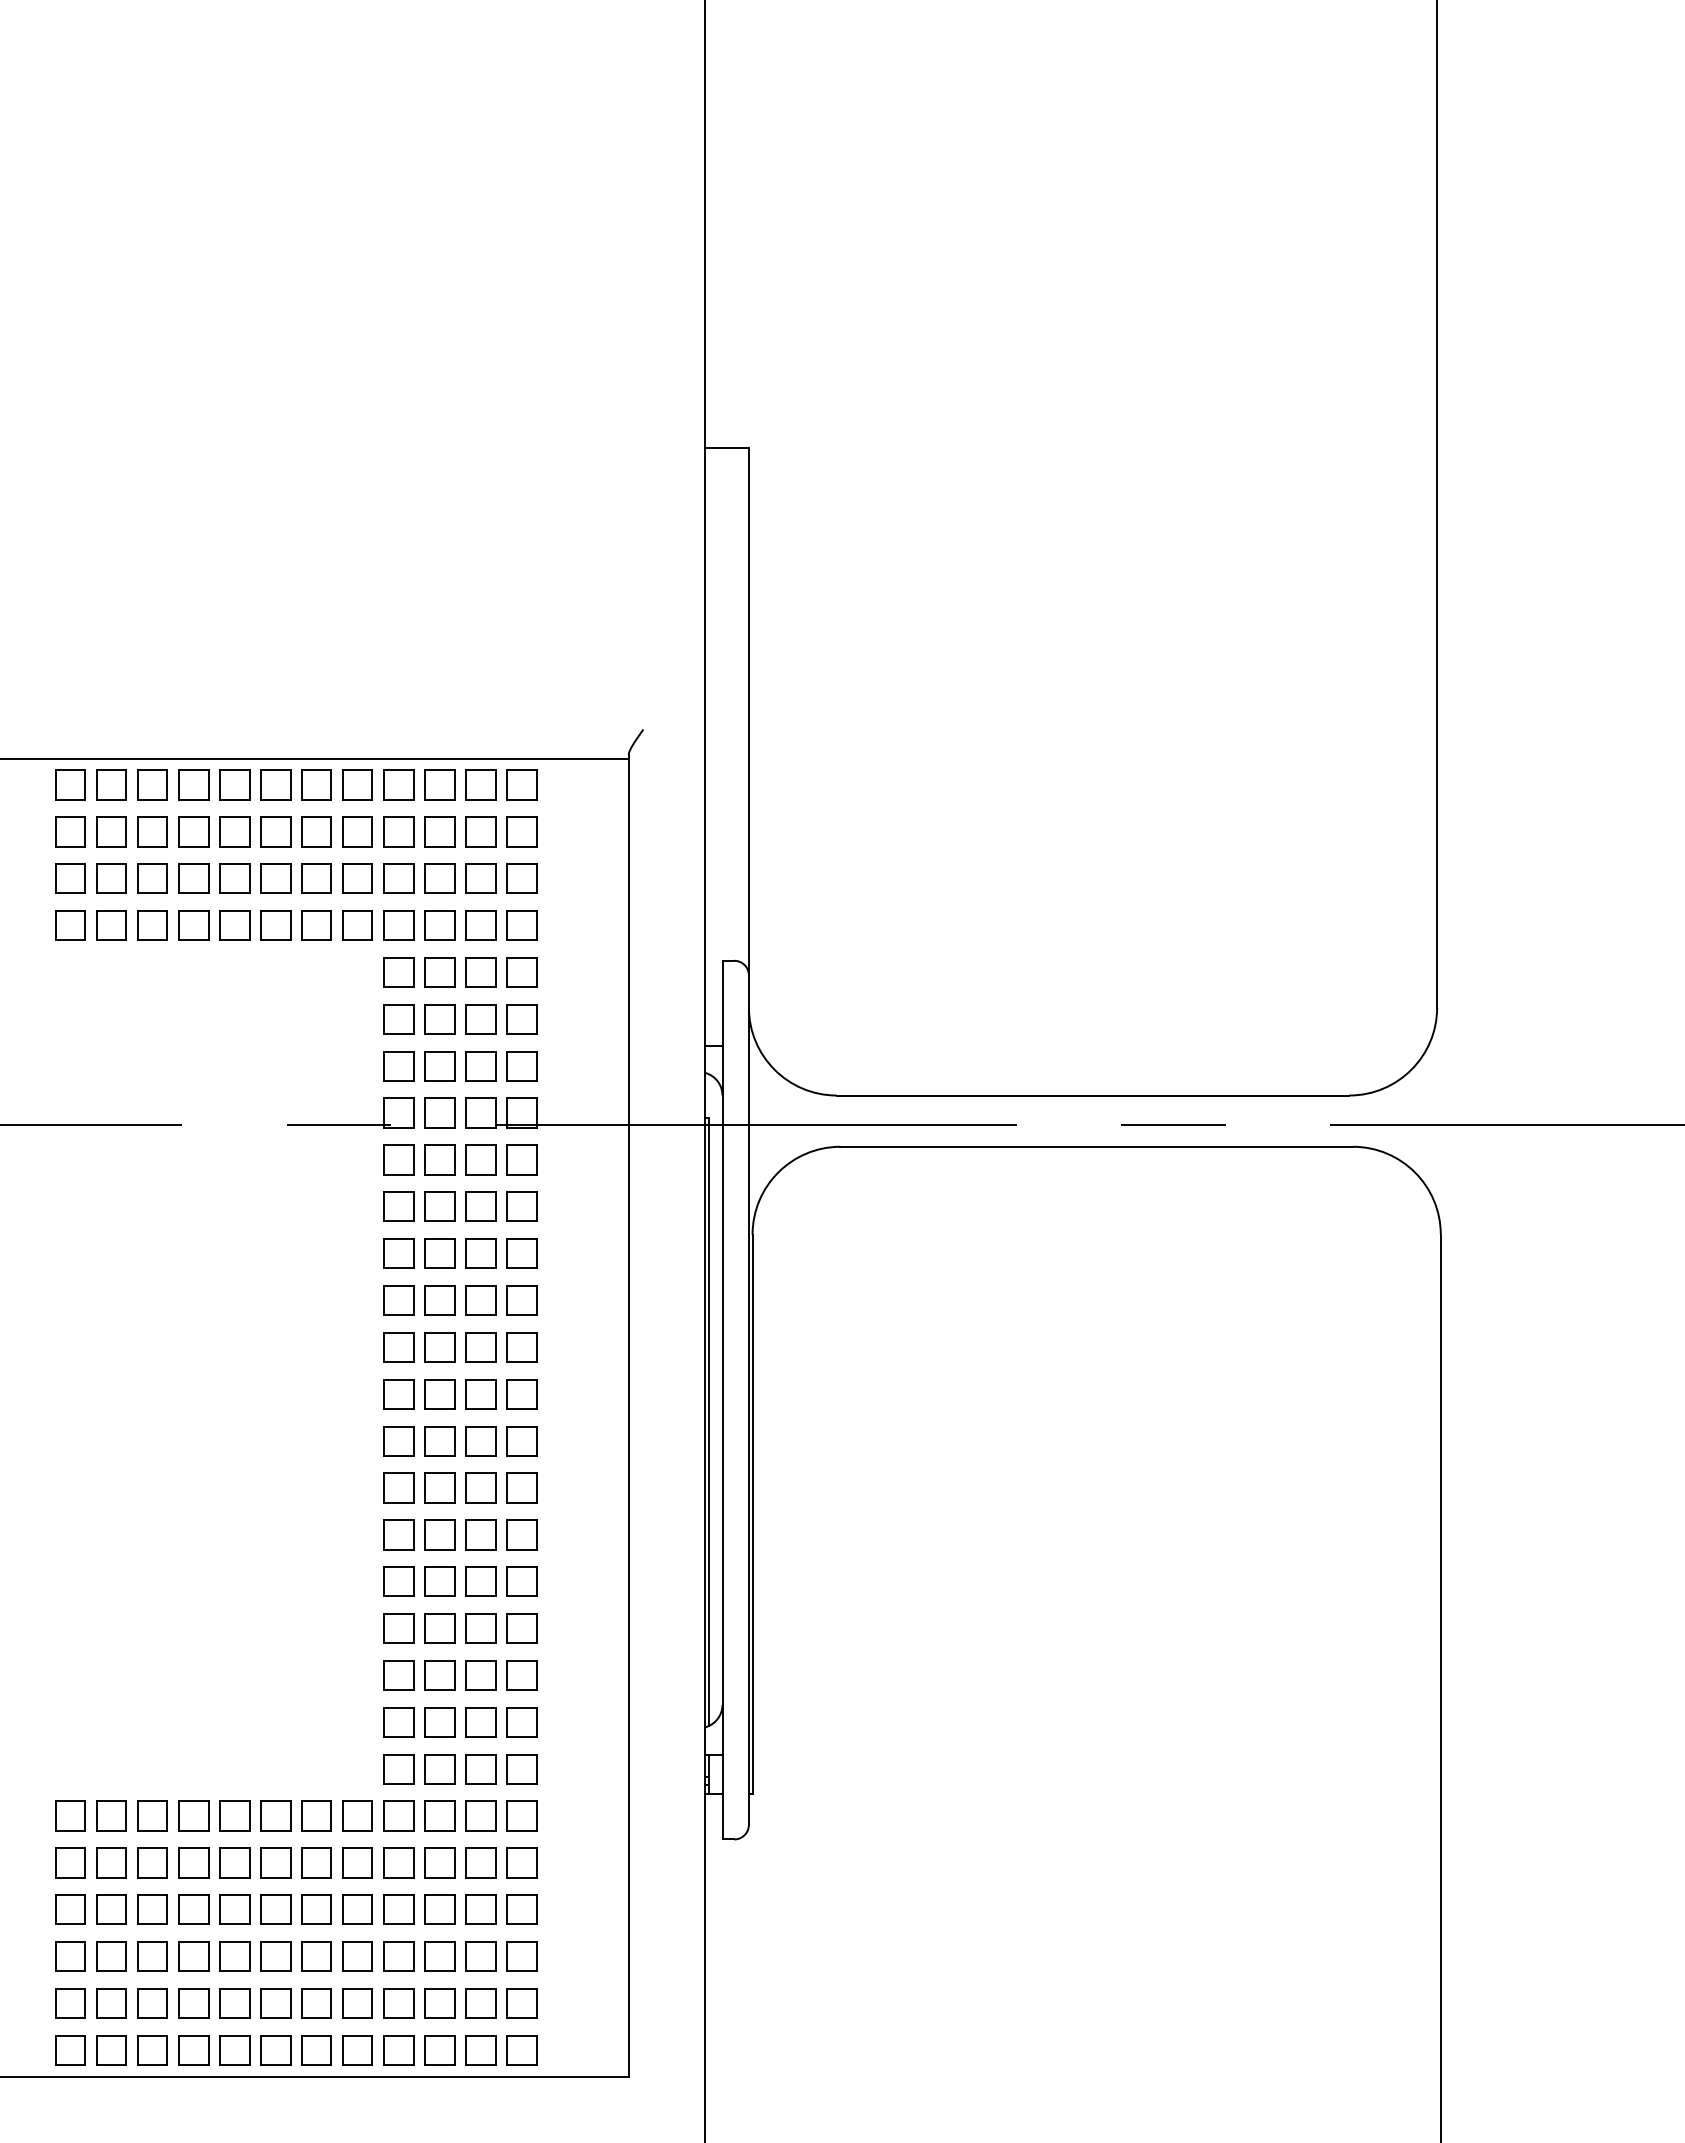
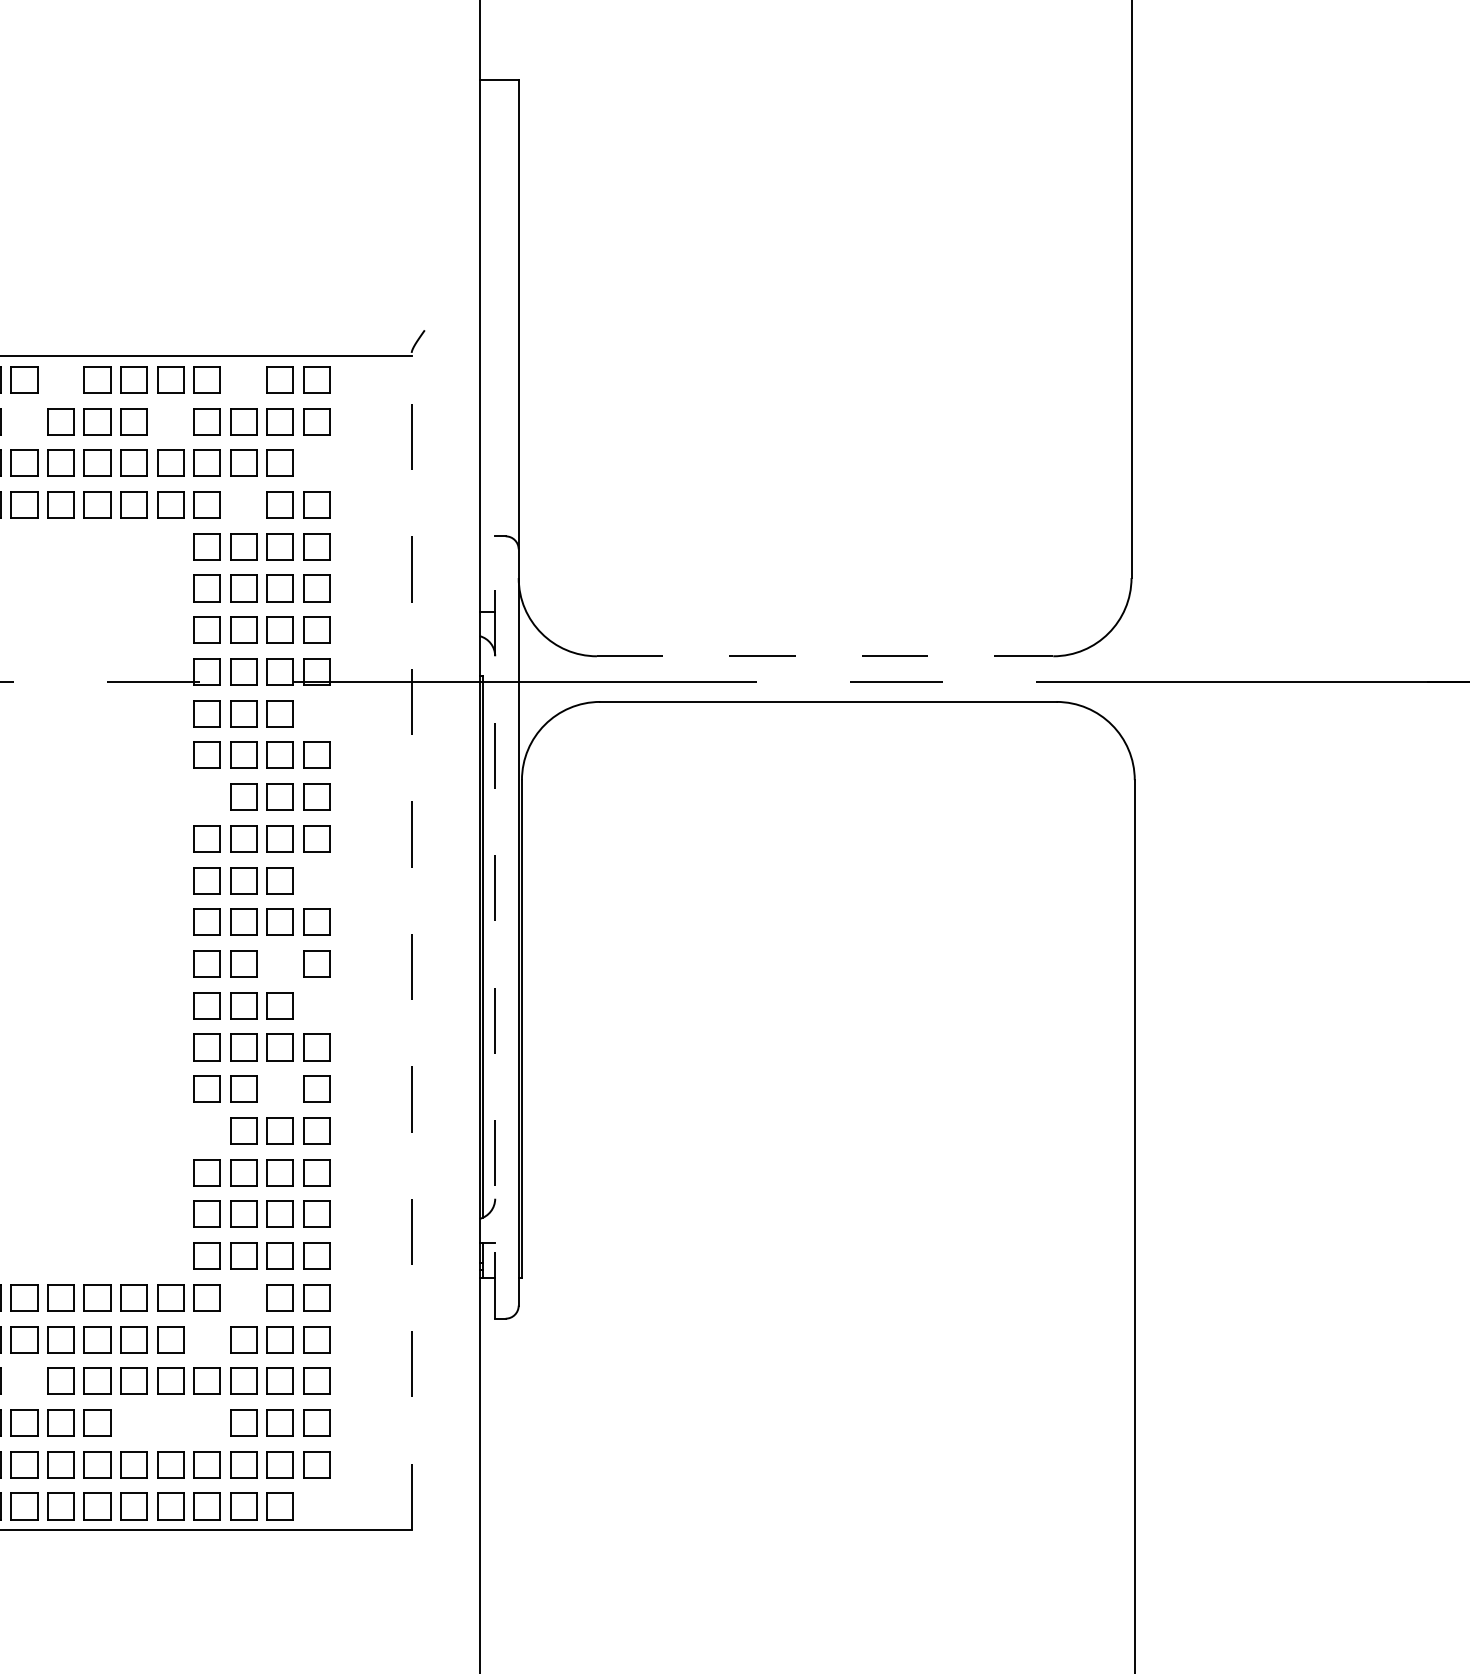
part: (234, 784) -> (60, 379), removed
part: (439, 784) -> (243, 379), removed
part: (193, 831) -> (24, 421), removed
part: (357, 831) -> (170, 421), removed
part: (521, 878) -> (316, 463), removed
part: (439, 925) -> (243, 504), removed
line: (1093, 1095) -> (825, 656), solid -> dashed
part: (521, 1159) -> (316, 713), removed
part: (398, 1253) -> (206, 796), removed
part: (521, 1347) -> (316, 880), removed
line: (722, 1399) -> (495, 926), solid -> dashed
line: (628, 1415) -> (411, 941), solid -> dashed
part: (480, 1441) -> (279, 964), removed
part: (521, 1487) -> (316, 1005), removed
part: (480, 1581) -> (279, 1089), removed
part: (398, 1628) -> (206, 1130), removed
part: (439, 1815) -> (243, 1297), removed
part: (398, 1862) -> (206, 1339), removed
part: (193, 1909) -> (24, 1381), removed
part: (316, 1956) -> (133, 1422), removed
part: (357, 1956) -> (170, 1422), removed
part: (398, 1956) -> (206, 1422), removed
part: (521, 2050) -> (316, 1506), removed

